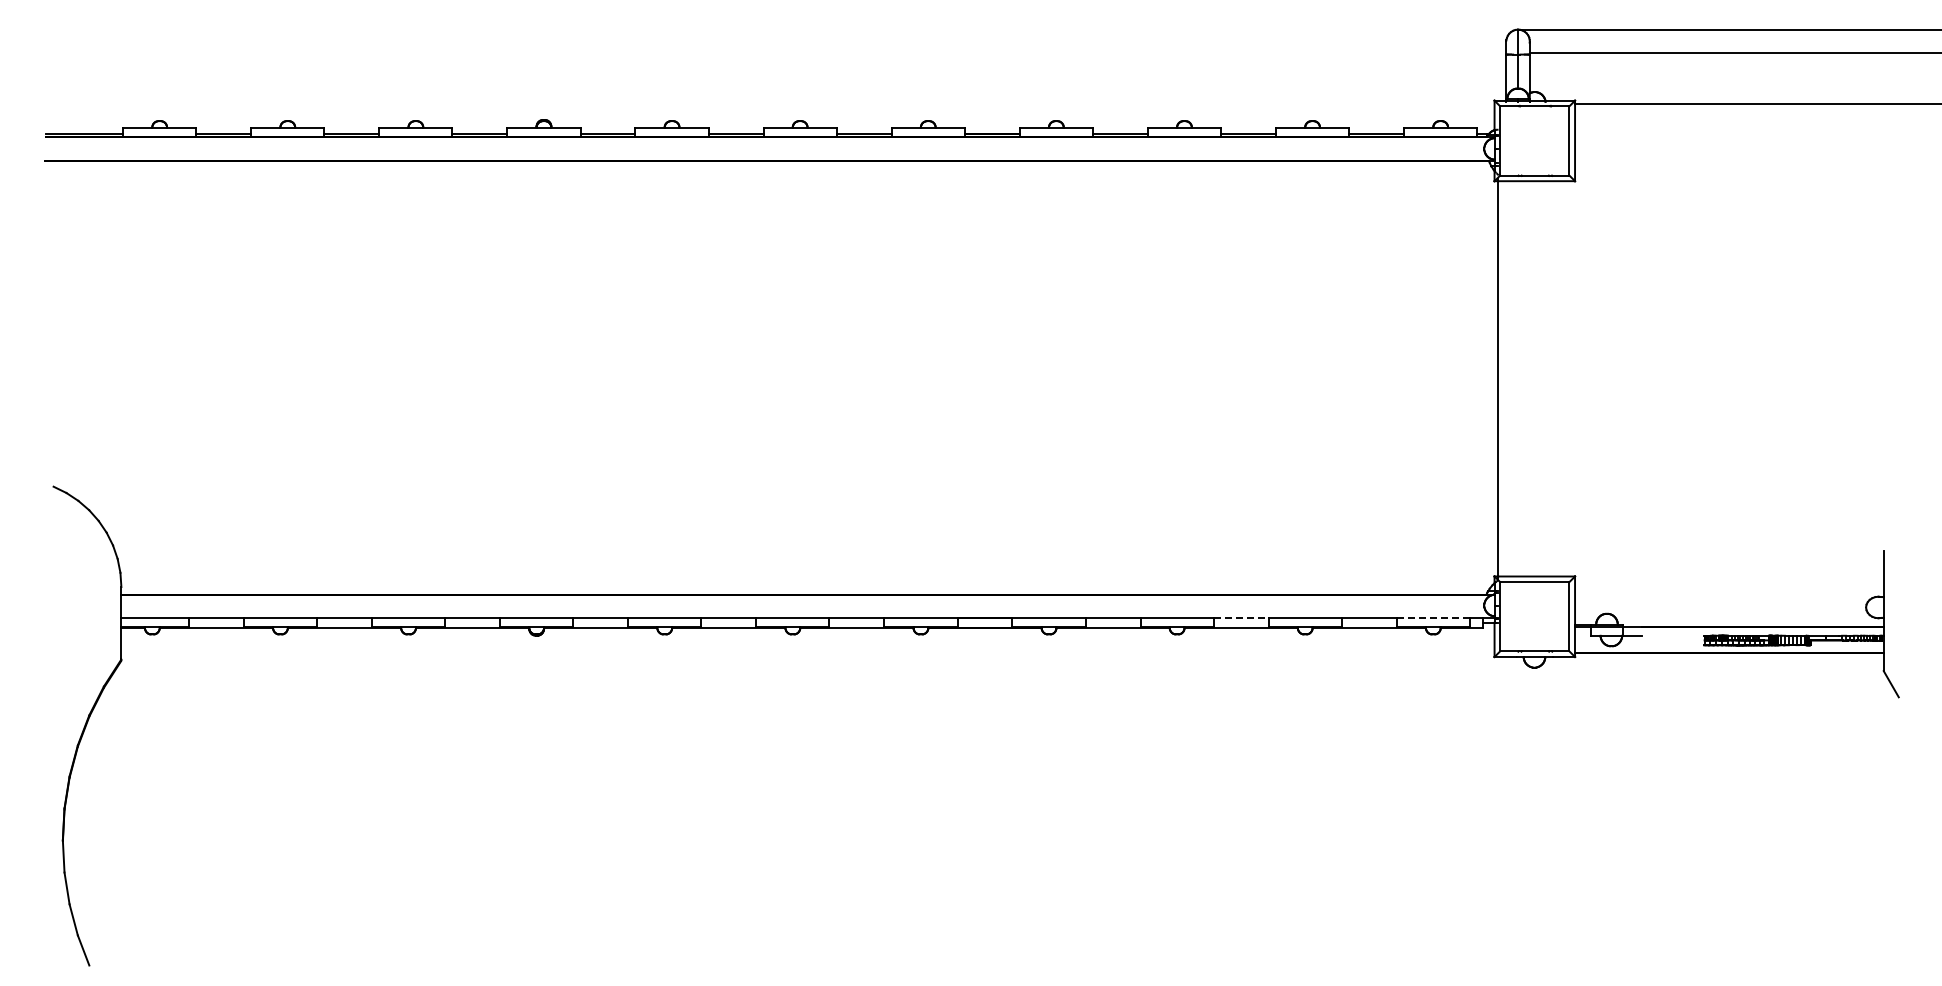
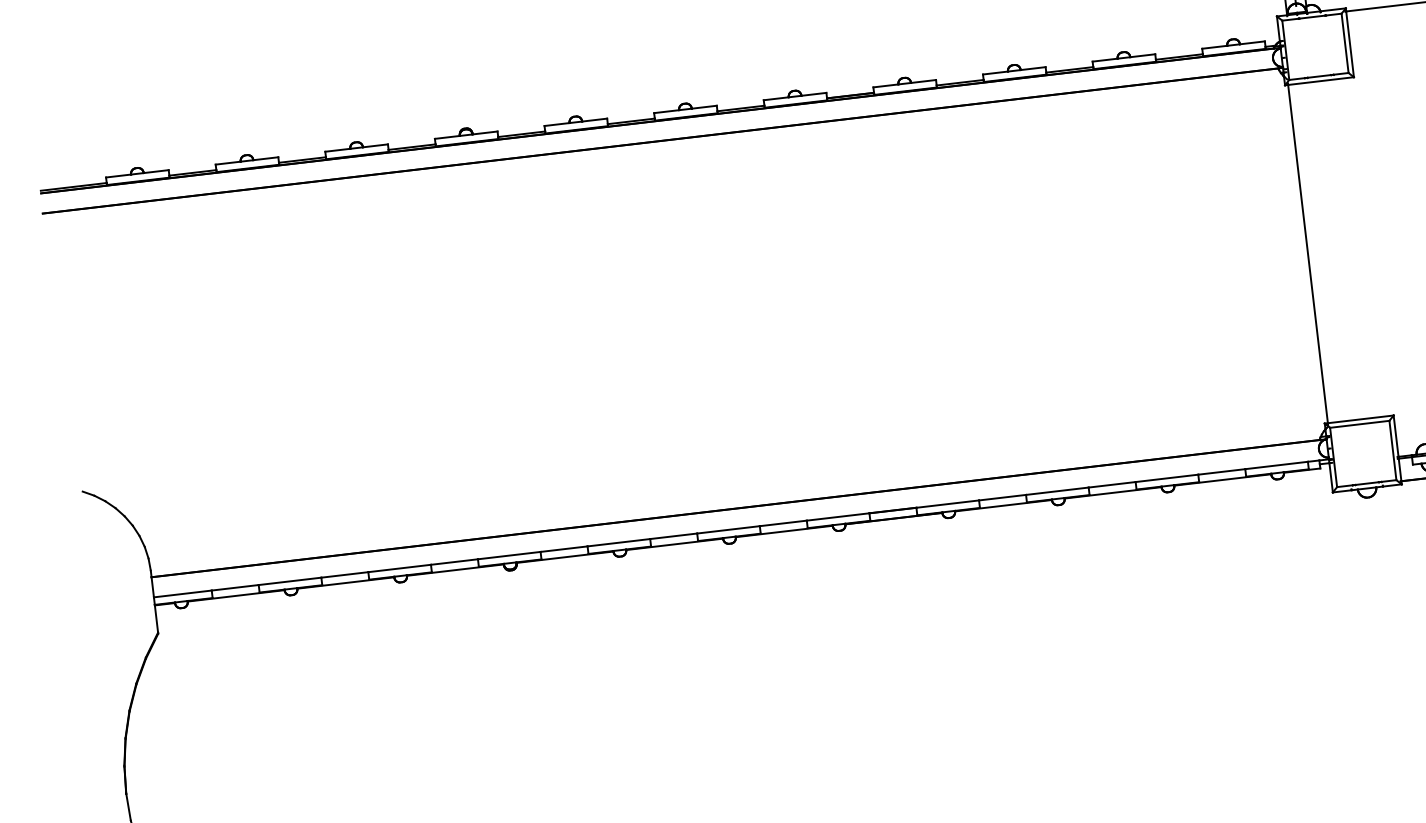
line: (1241, 618) -> (1112, 484), dashed -> solid
line: (1433, 618) -> (1276, 465), dashed -> solid

